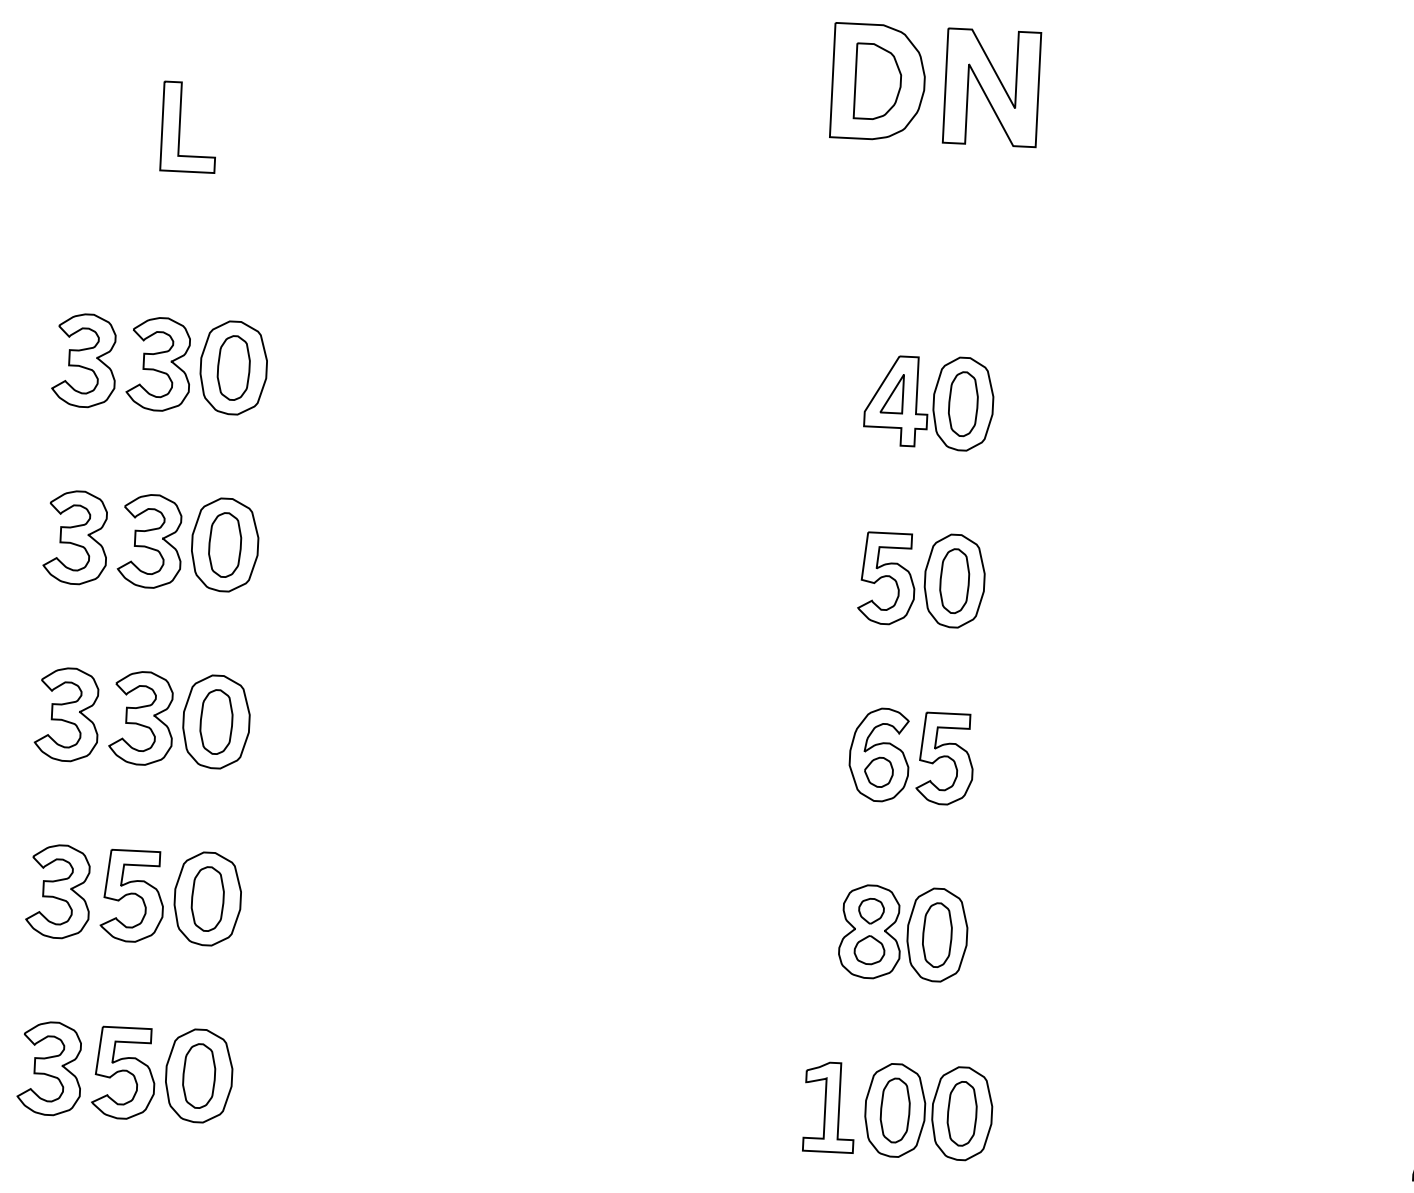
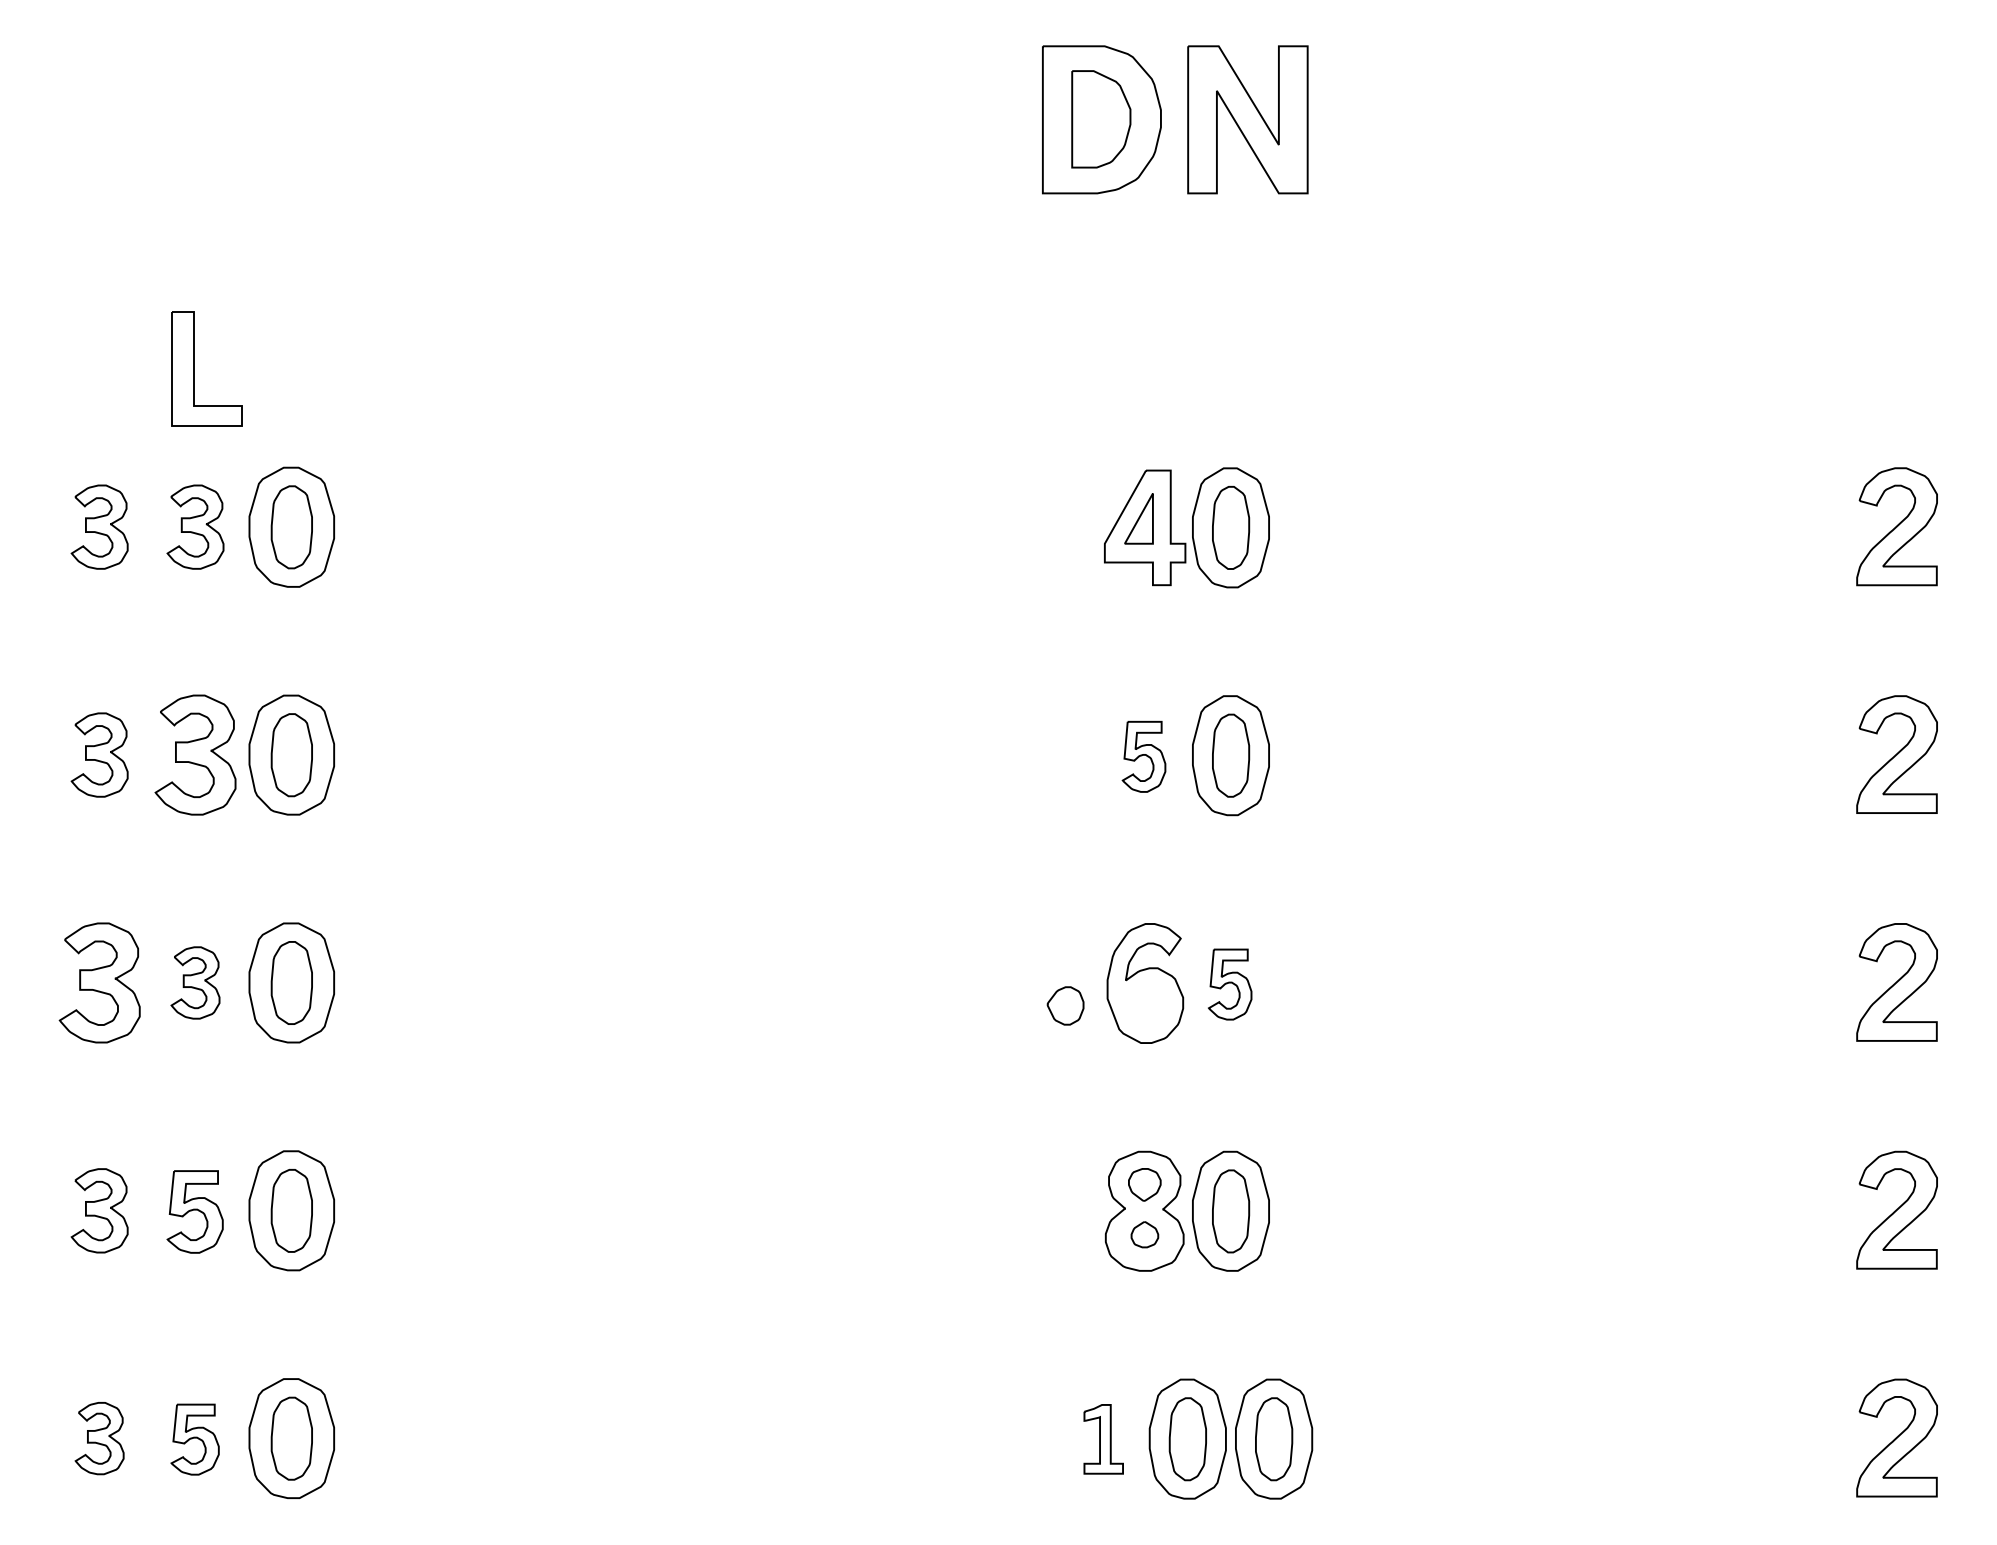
part: (179, 126) -> (194, 368), moved
part: (84, 360) -> (99, 526), size x0.7
part: (158, 363) -> (195, 526), size x0.7
part: (75, 537) -> (99, 754), size x0.7
part: (886, 578) -> (1143, 756), size x0.6
part: (141, 718) -> (195, 982), size x0.6
part: (944, 758) -> (1229, 984), size x0.6
part: (878, 771) -> (1065, 1005), moved
part: (58, 891) -> (99, 1210), size x0.7
part: (132, 895) -> (194, 1211), size x0.7
part: (869, 949) -> (1144, 1234), size x0.7
part: (49, 1068) -> (99, 1438), size x0.6
part: (123, 1073) -> (194, 1439), size x0.6
part: (829, 1107) -> (1103, 1439), size x0.6

